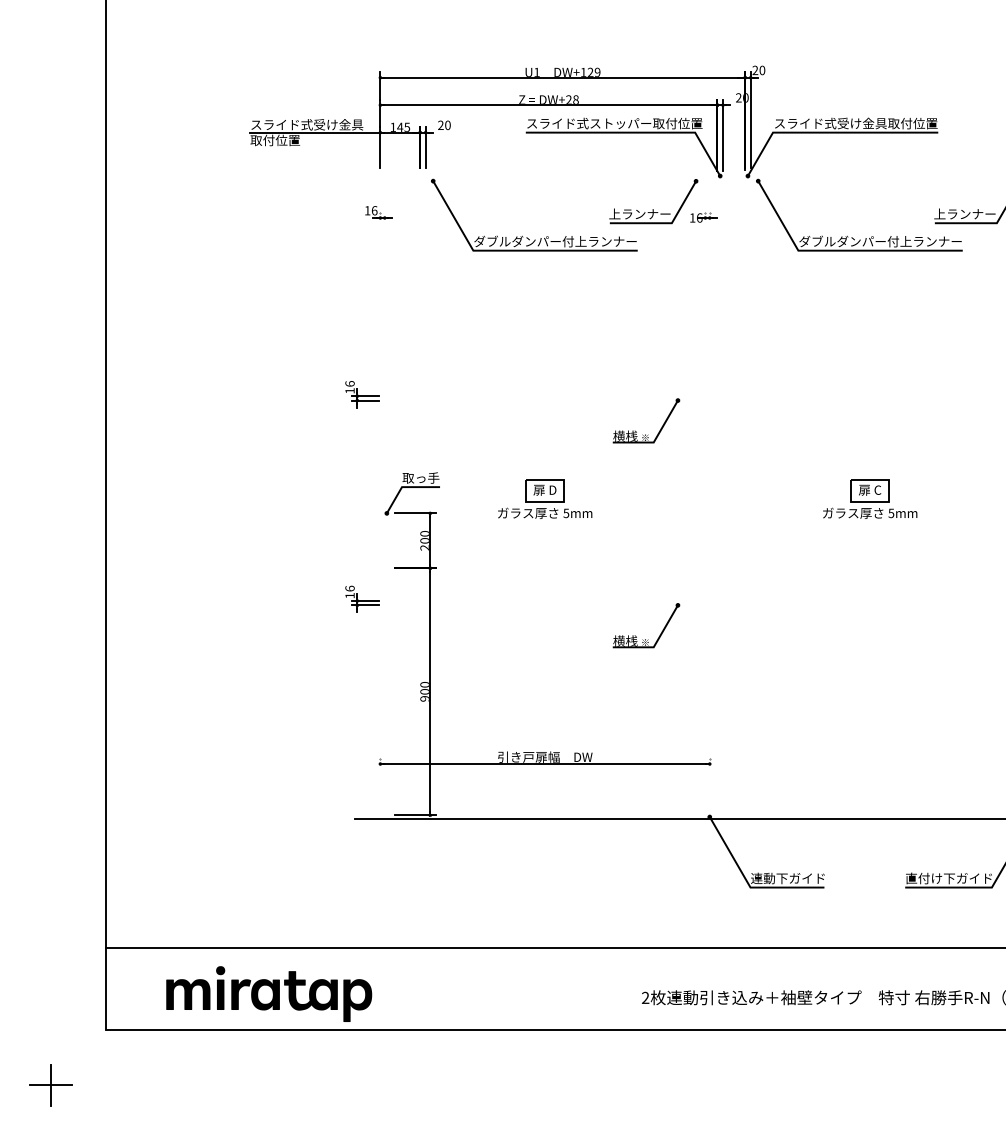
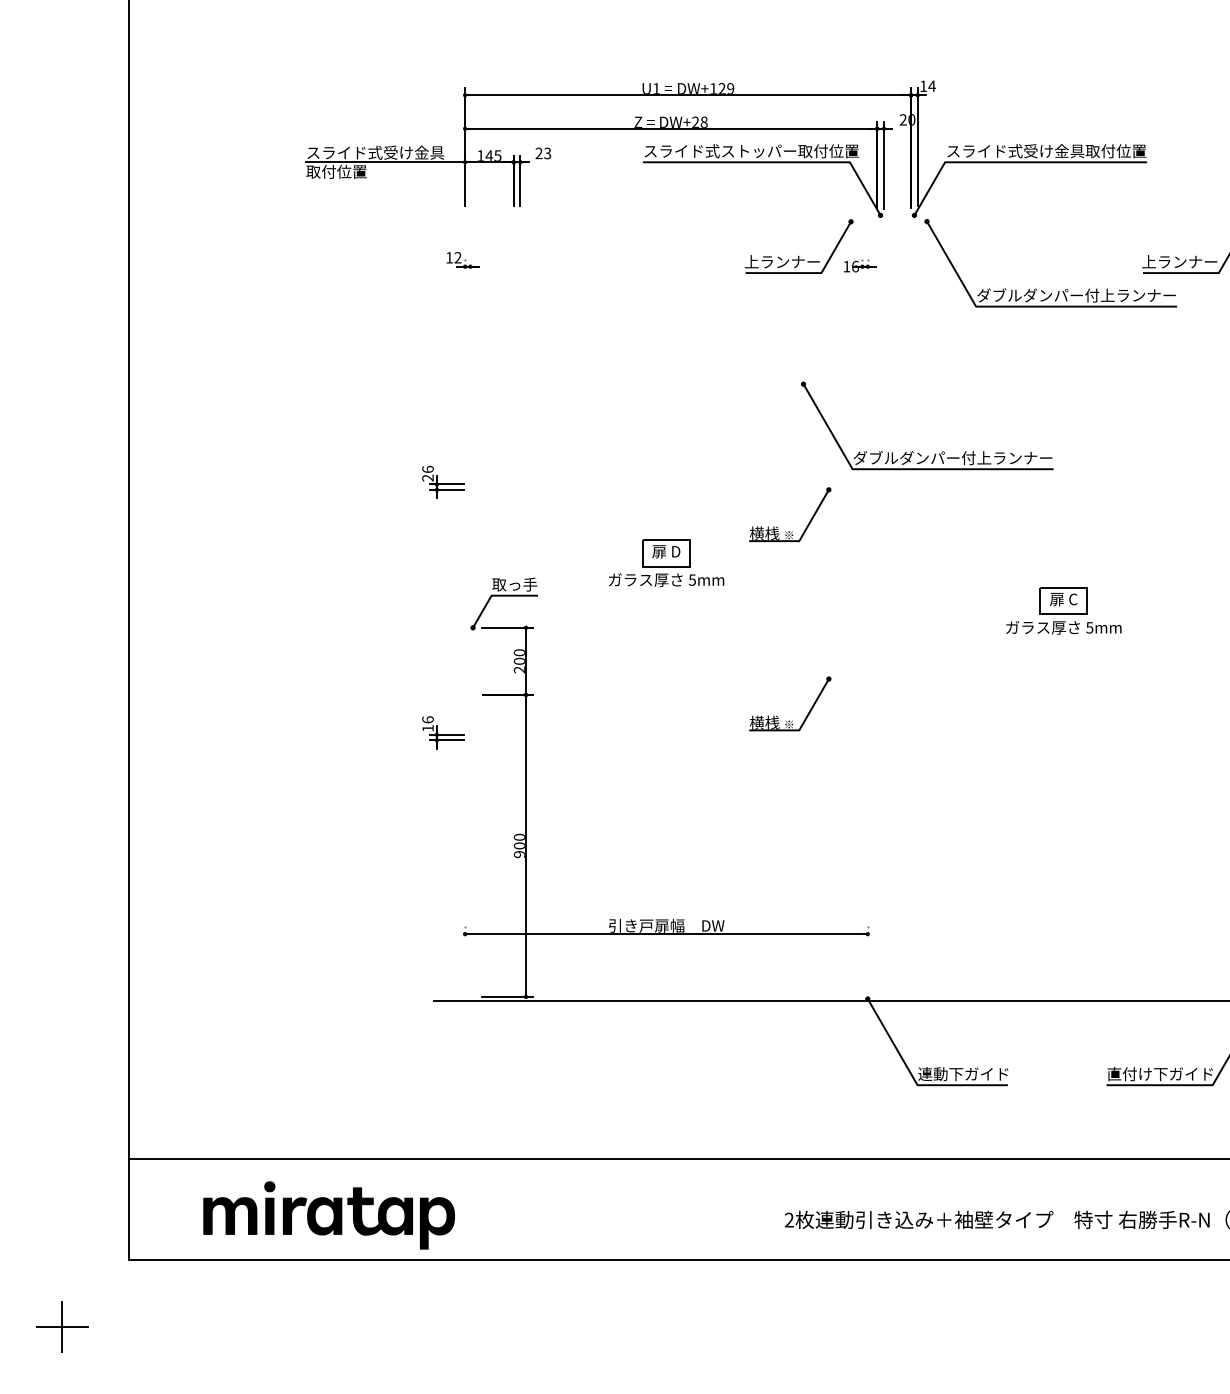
text: (758, 70) -> (927, 86), 20 -> 14
text: (447, 124) -> (547, 152), 20 -> 23
text: (374, 210) -> (457, 257), 16 -> 12
part: (527, 237) -> (918, 453), moved
text: (349, 390) -> (427, 477), 16 -> 26
part: (545, 498) -> (666, 561), moved
part: (645, 639) -> (789, 720), moved

